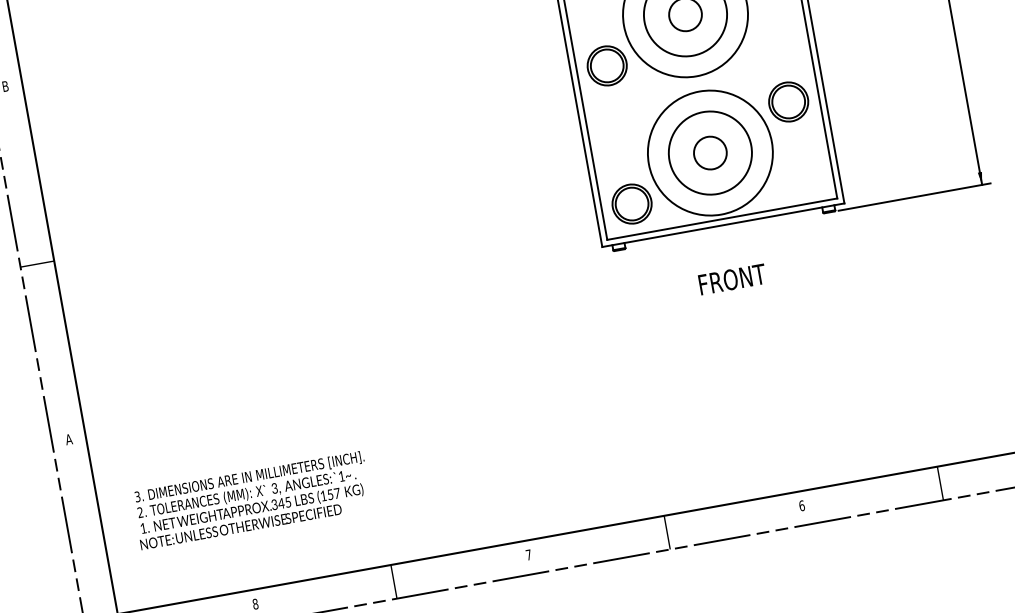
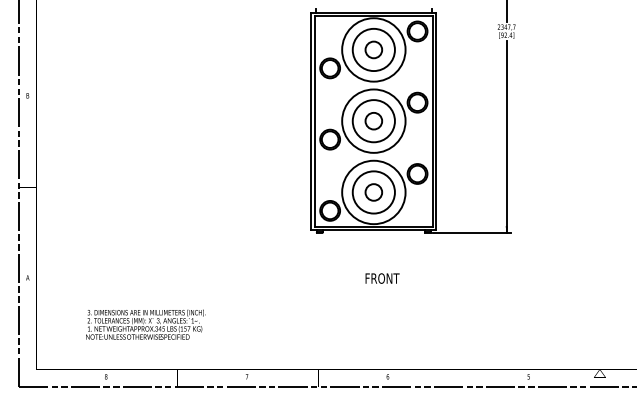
text: (732, 279) -> (382, 278), moved
text: (251, 500) -> (145, 324), moved

